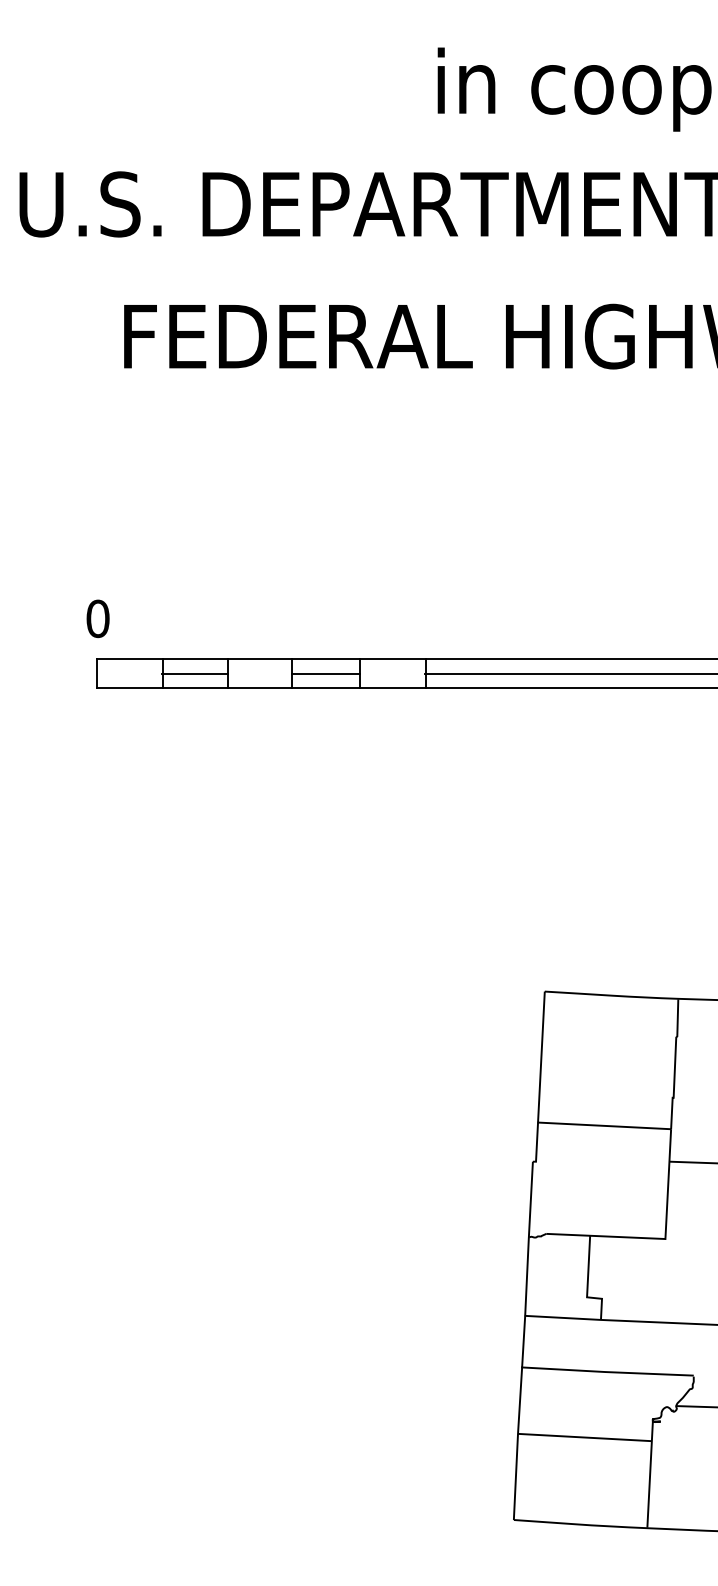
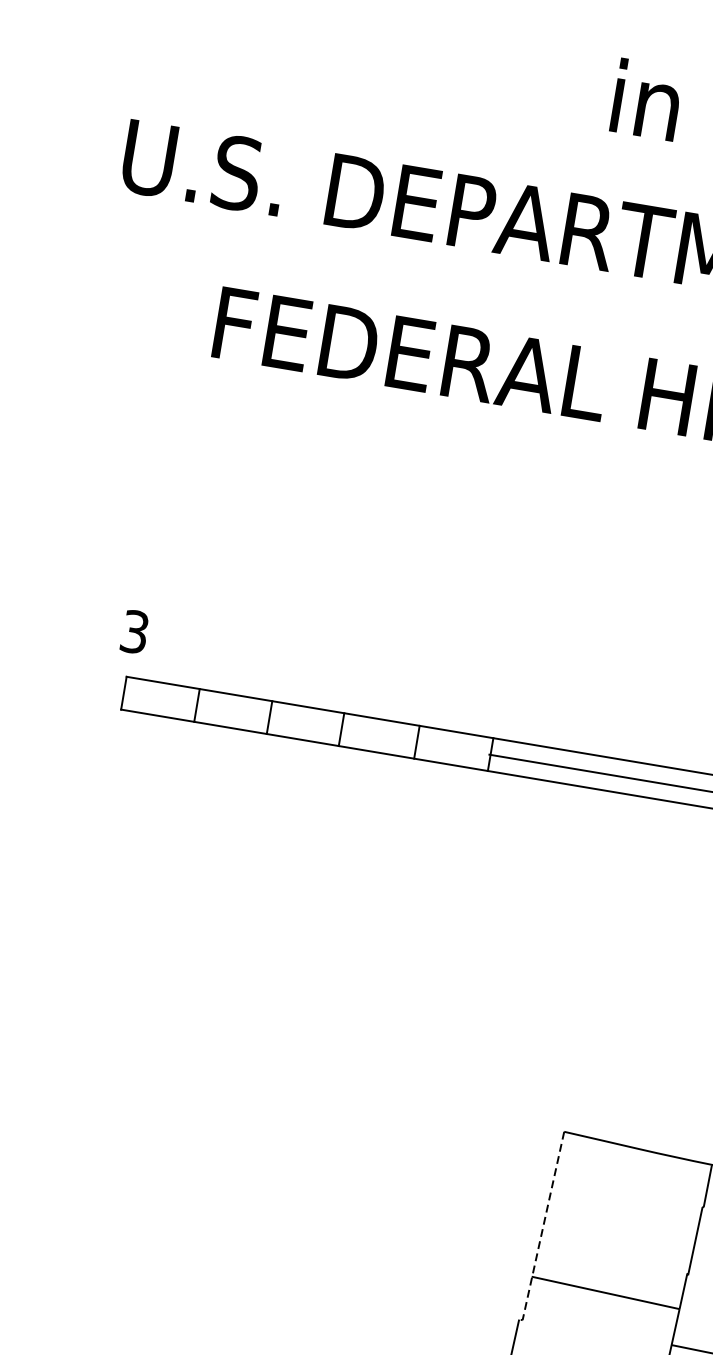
text: (97, 618) -> (134, 631), 0 -> 3
line: (194, 674) -> (232, 712), removed
line: (325, 674) -> (378, 736), removed
line: (540, 1079) -> (543, 1229), solid -> dashed

